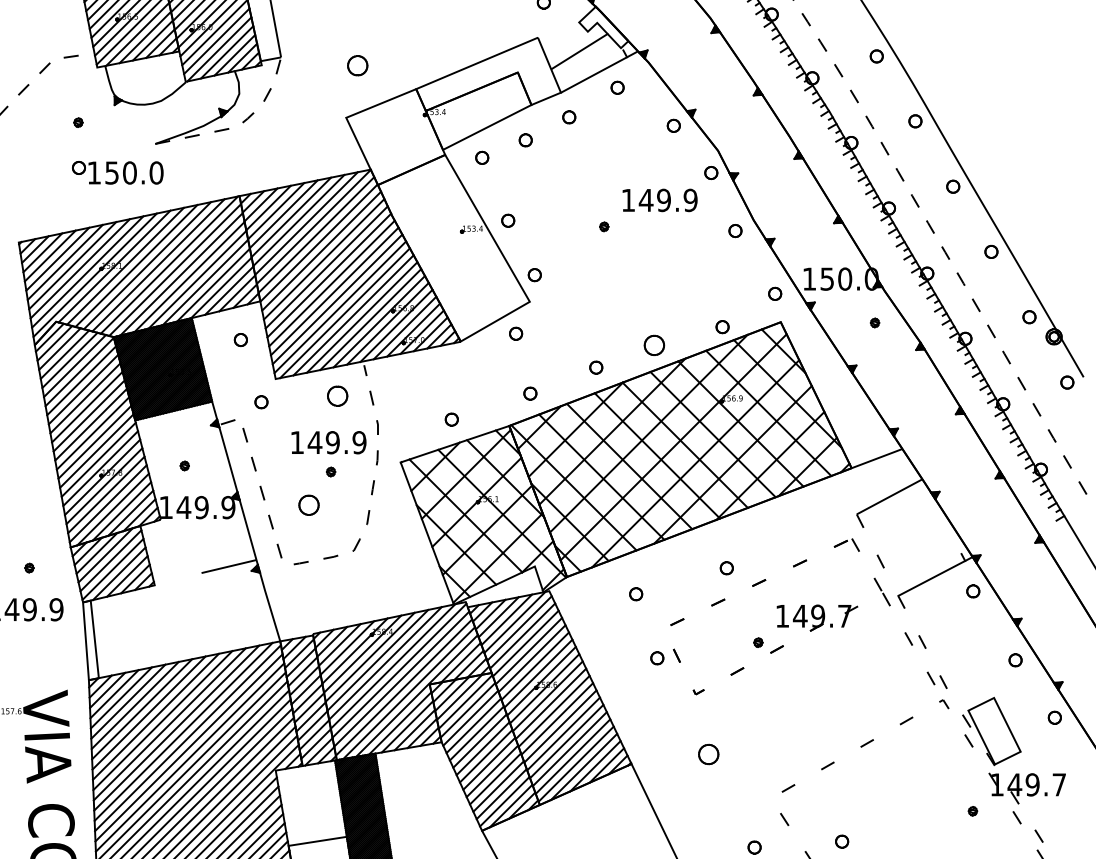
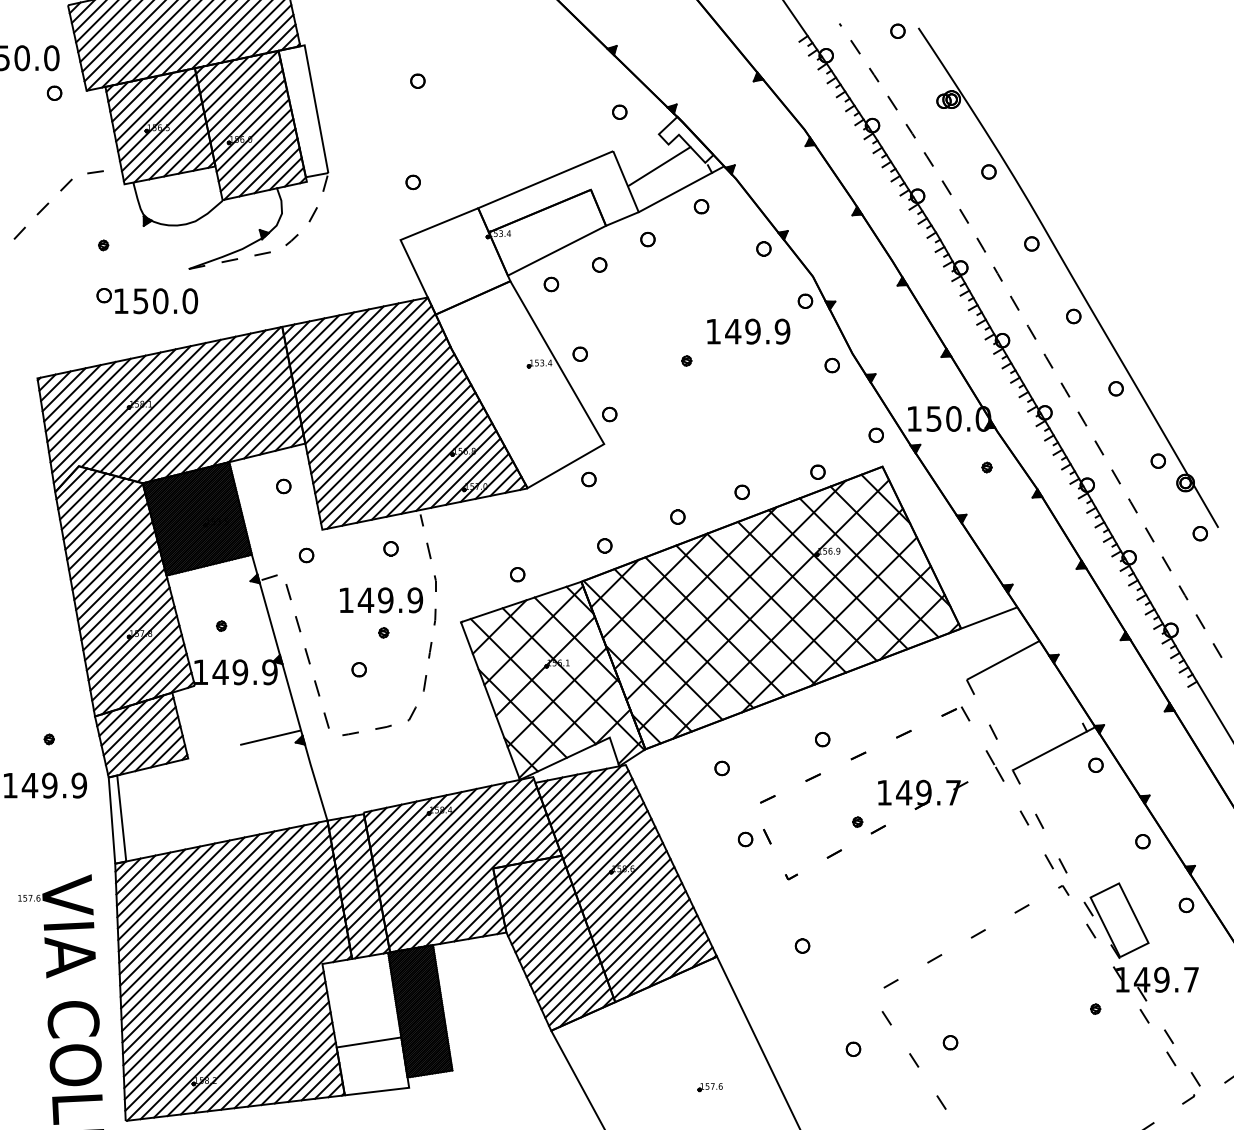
part: (356, 65) -> (412, 182), size x0.62
part: (653, 344) -> (741, 491), size x0.62
part: (337, 395) -> (390, 548), size x0.62
part: (308, 505) -> (358, 669), size x0.62
part: (708, 753) -> (802, 945), size x0.62

